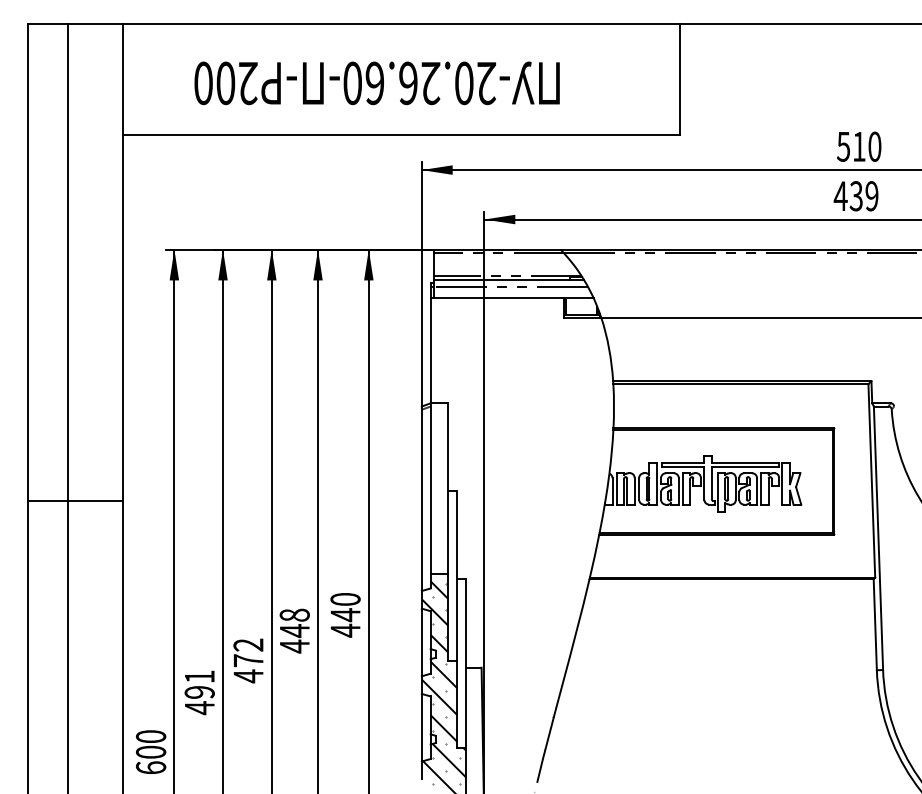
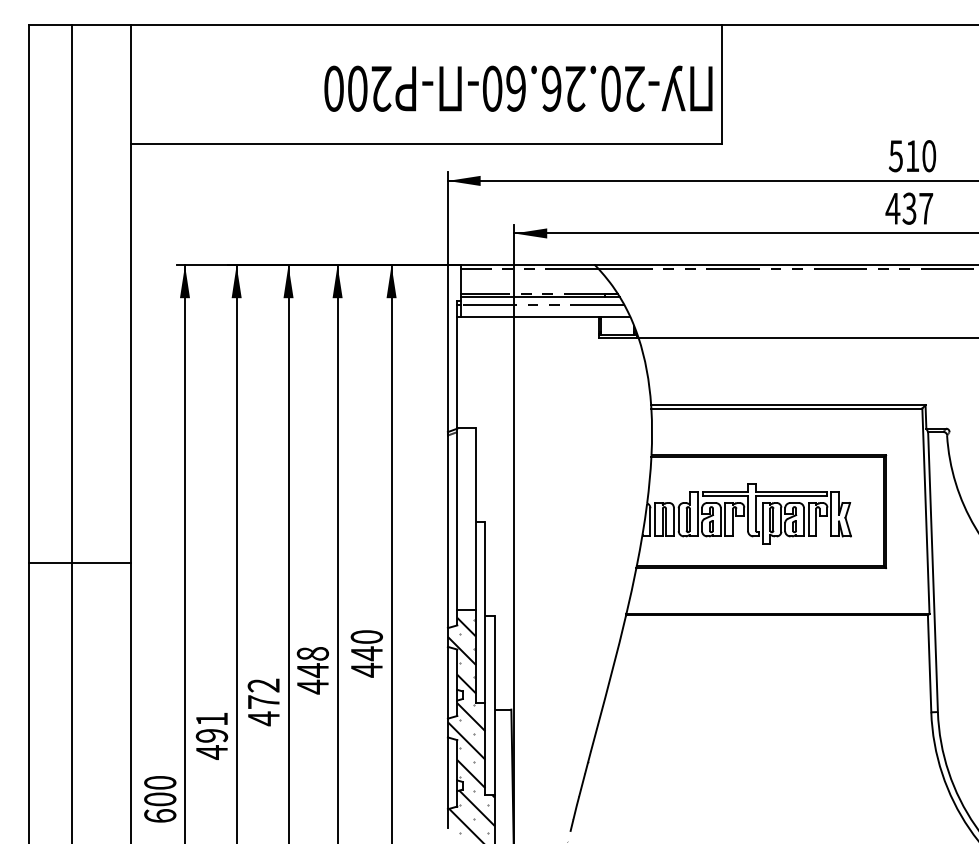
text: (377, 83) -> (518, 88), moved
text: (872, 196) -> (926, 208), 439 -> 437
line: (75, 501) -> (79, 563), moved

